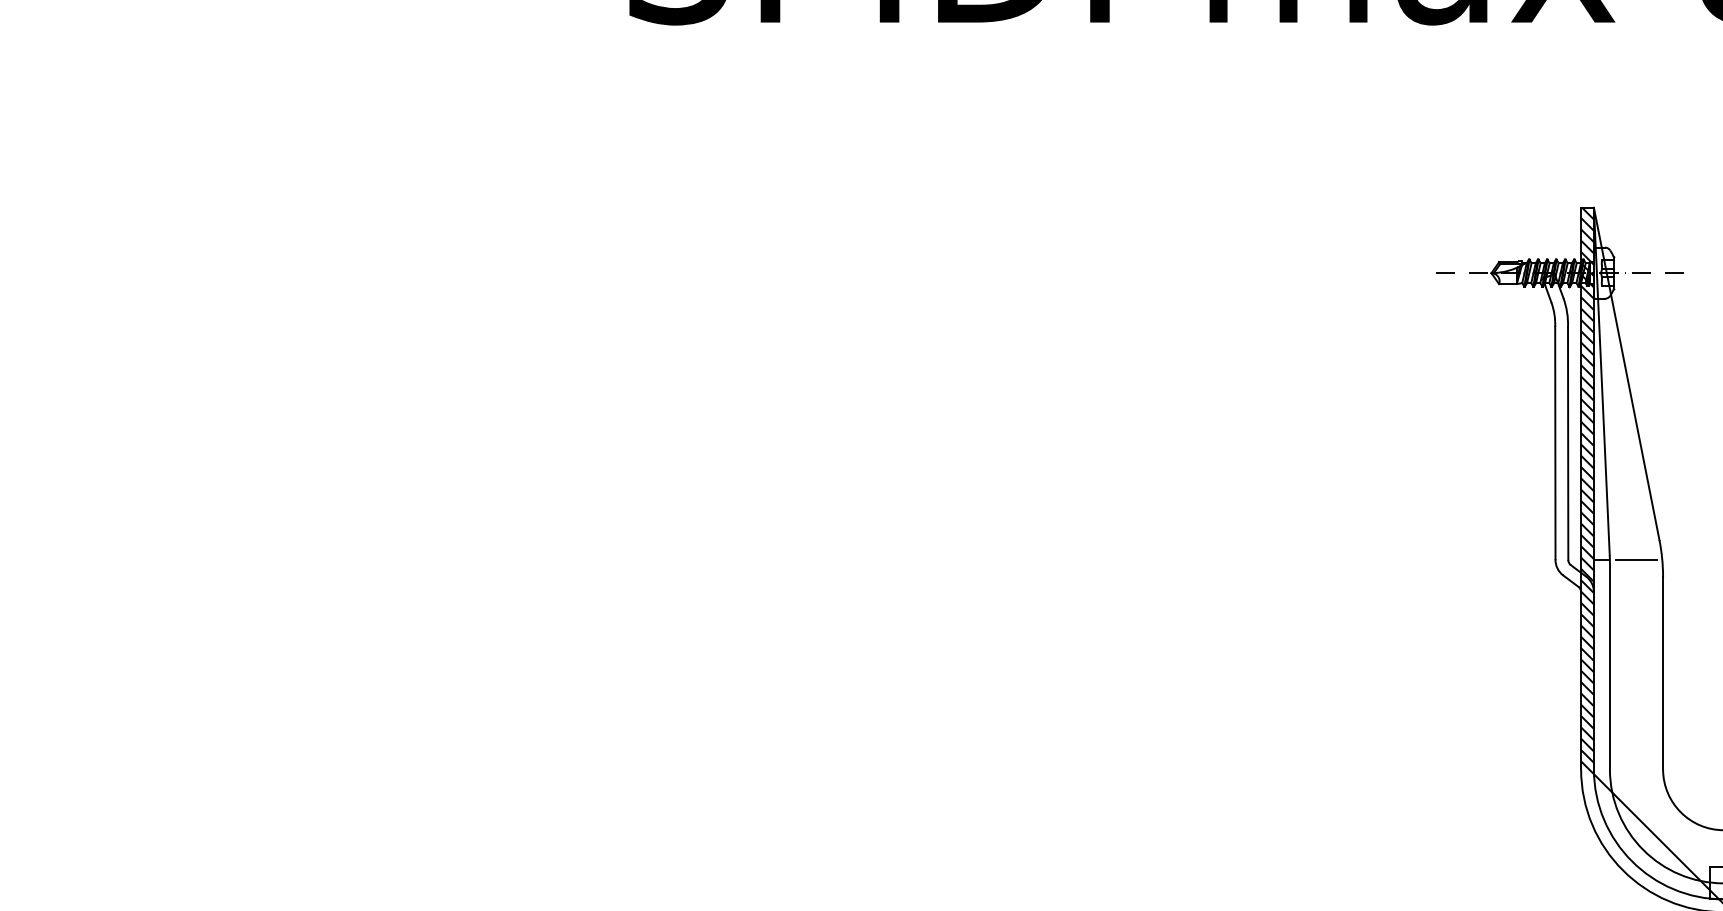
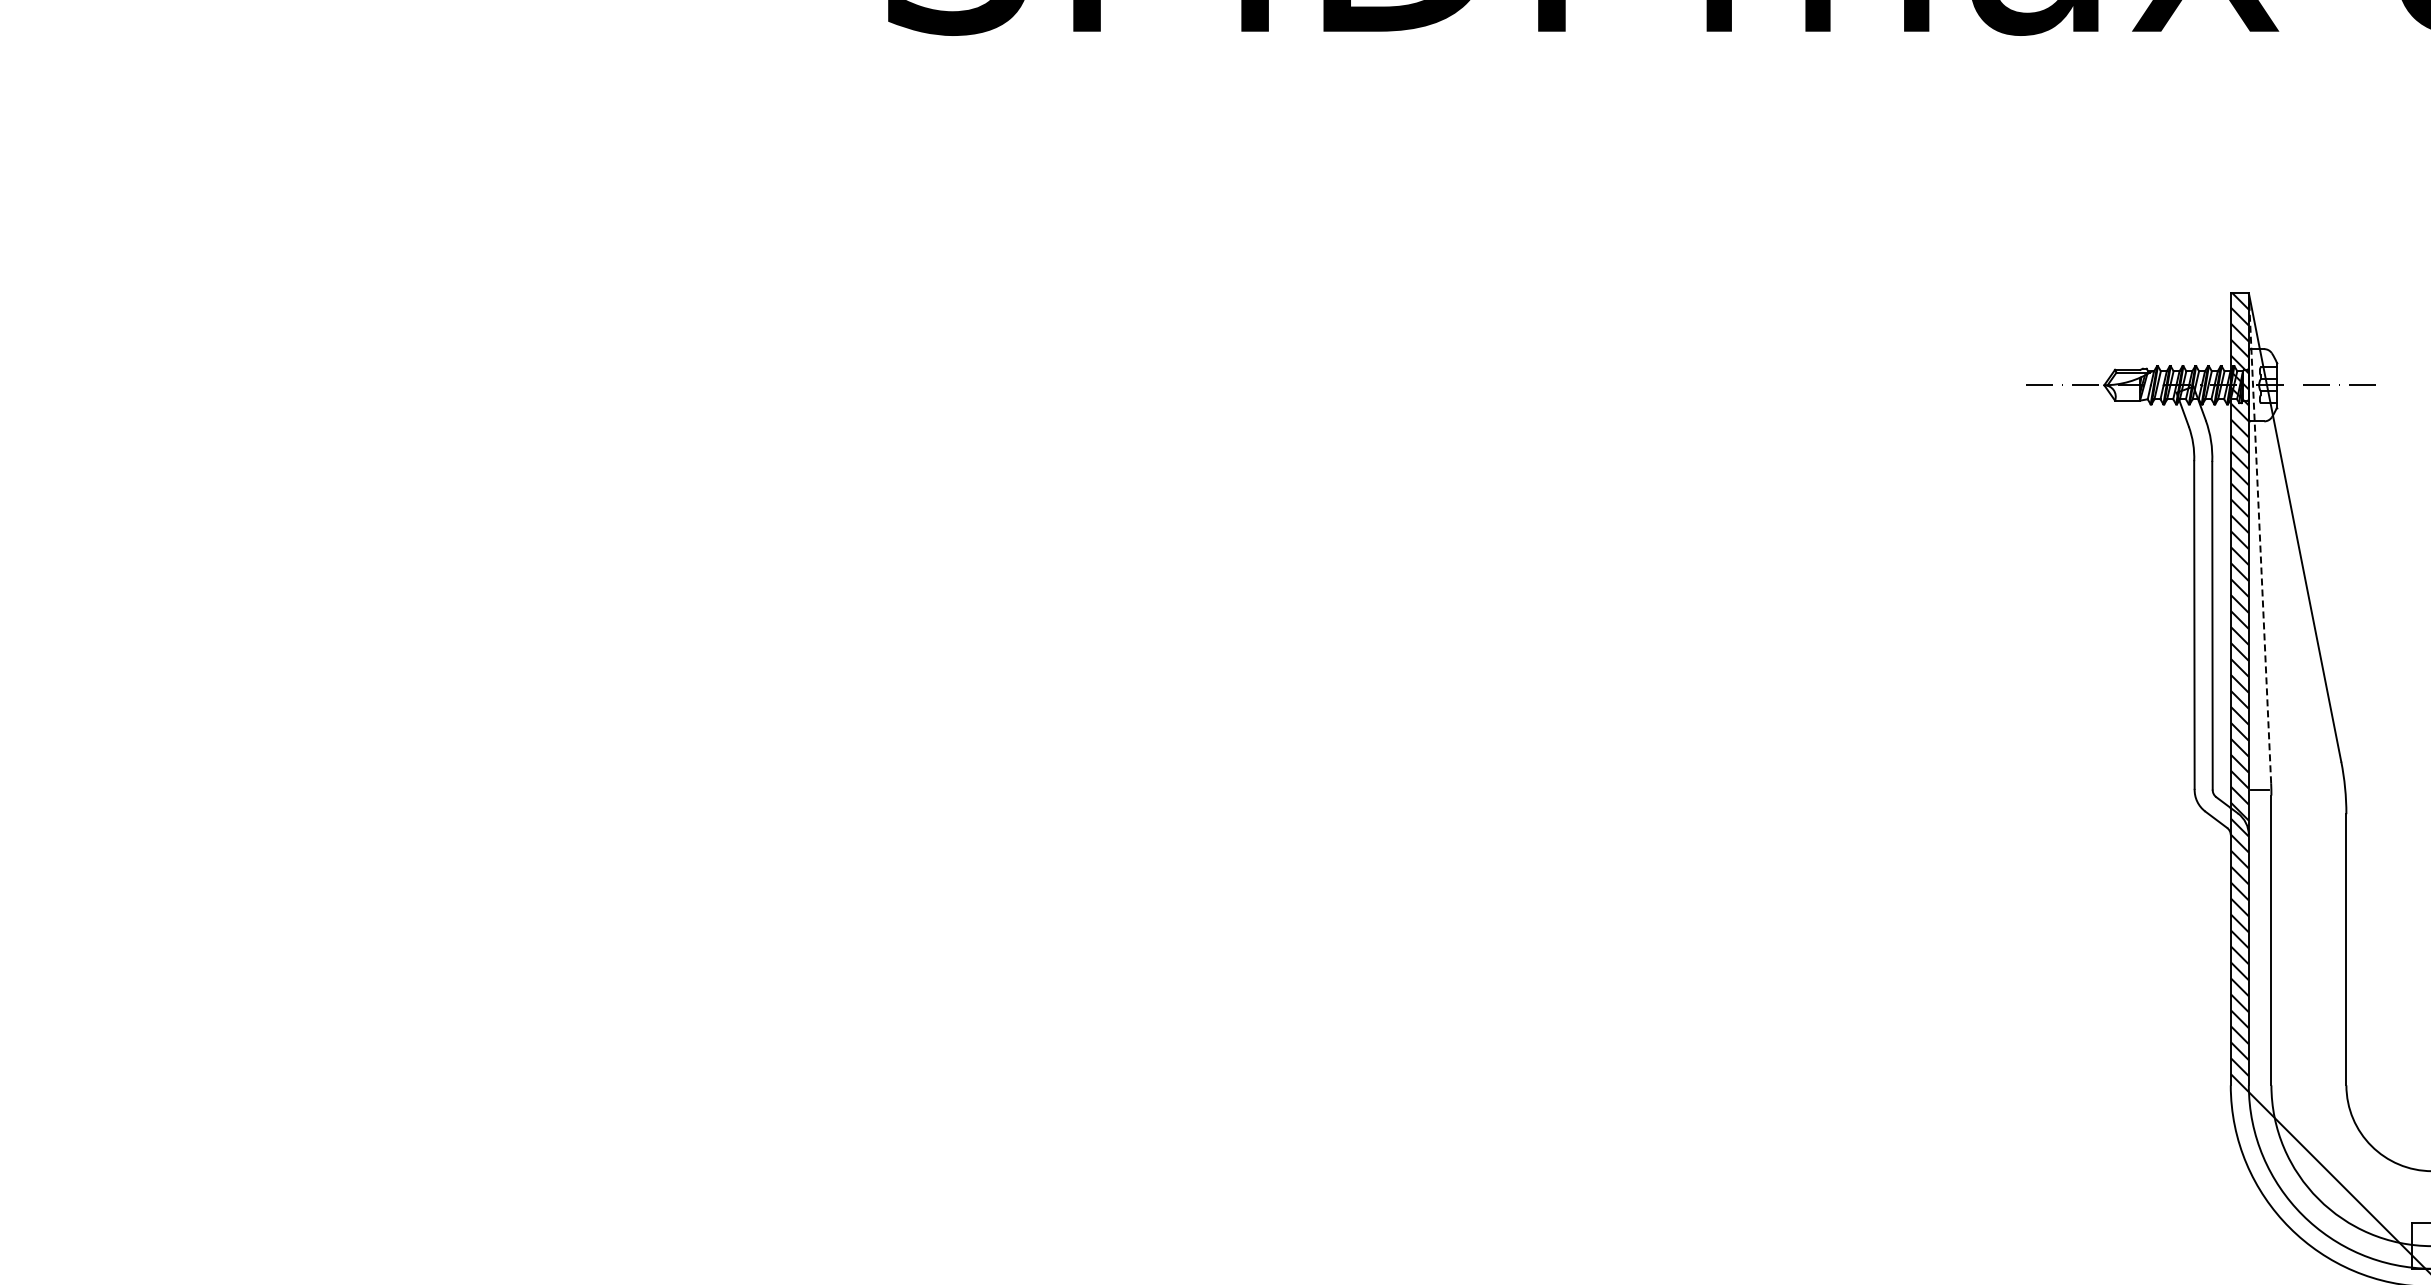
line: (1601, 381) -> (2259, 537), solid -> dashed
line: (1636, 559) -> (2308, 789), removed

